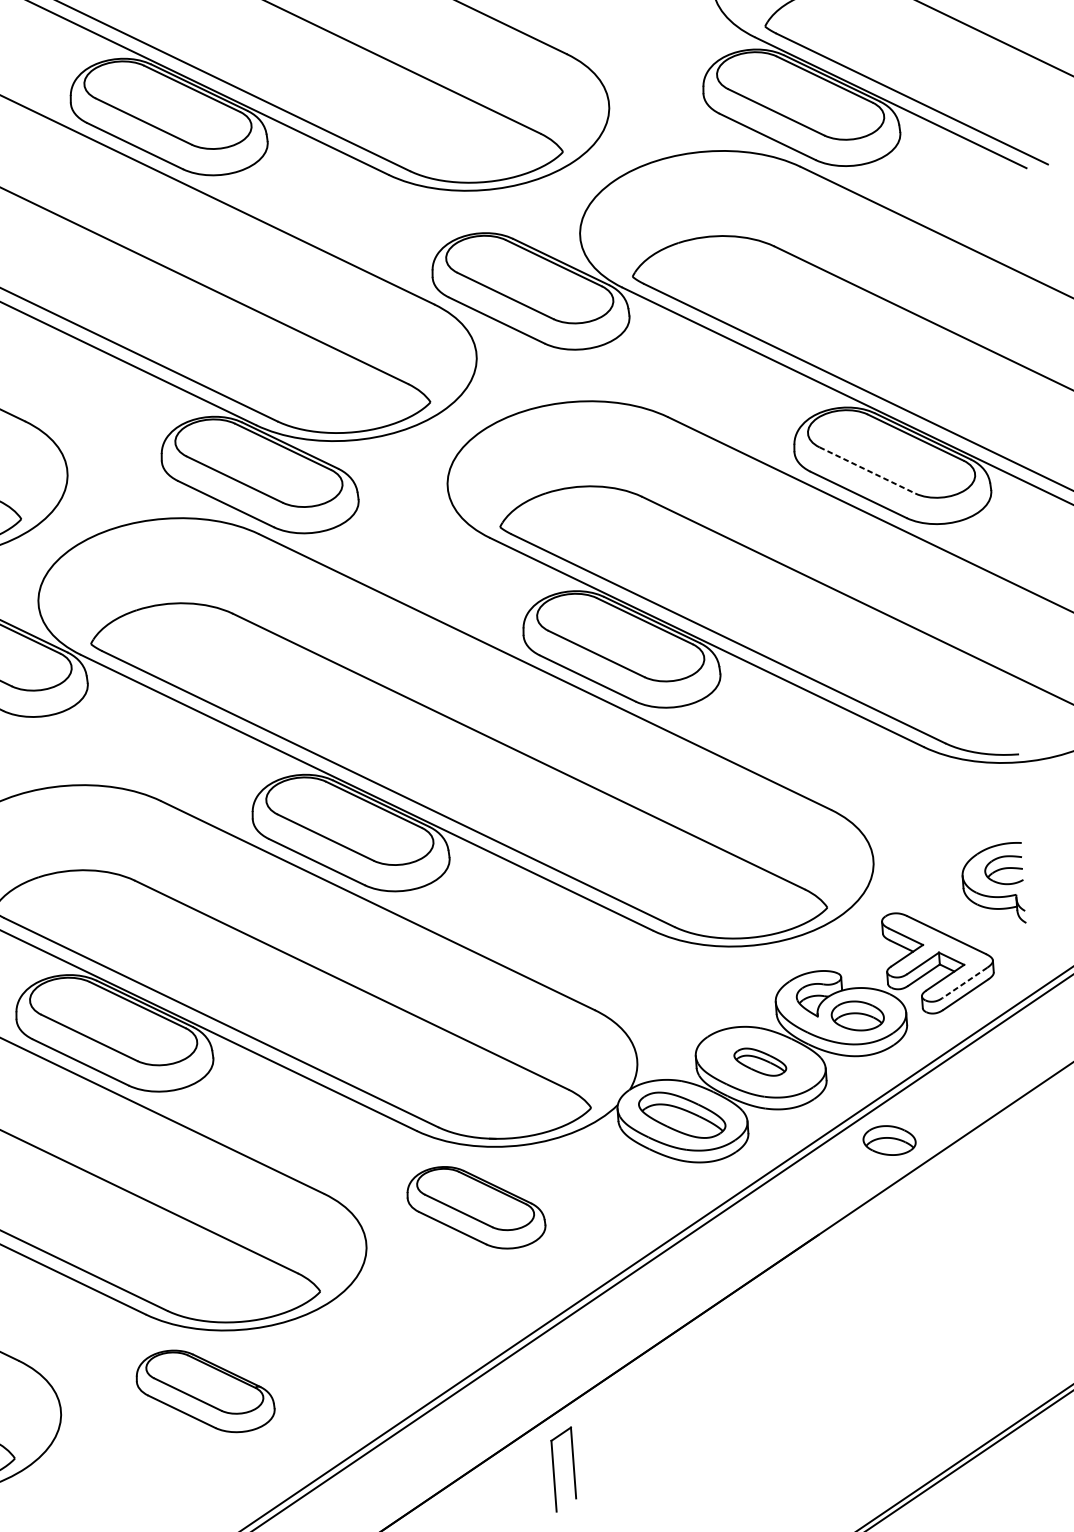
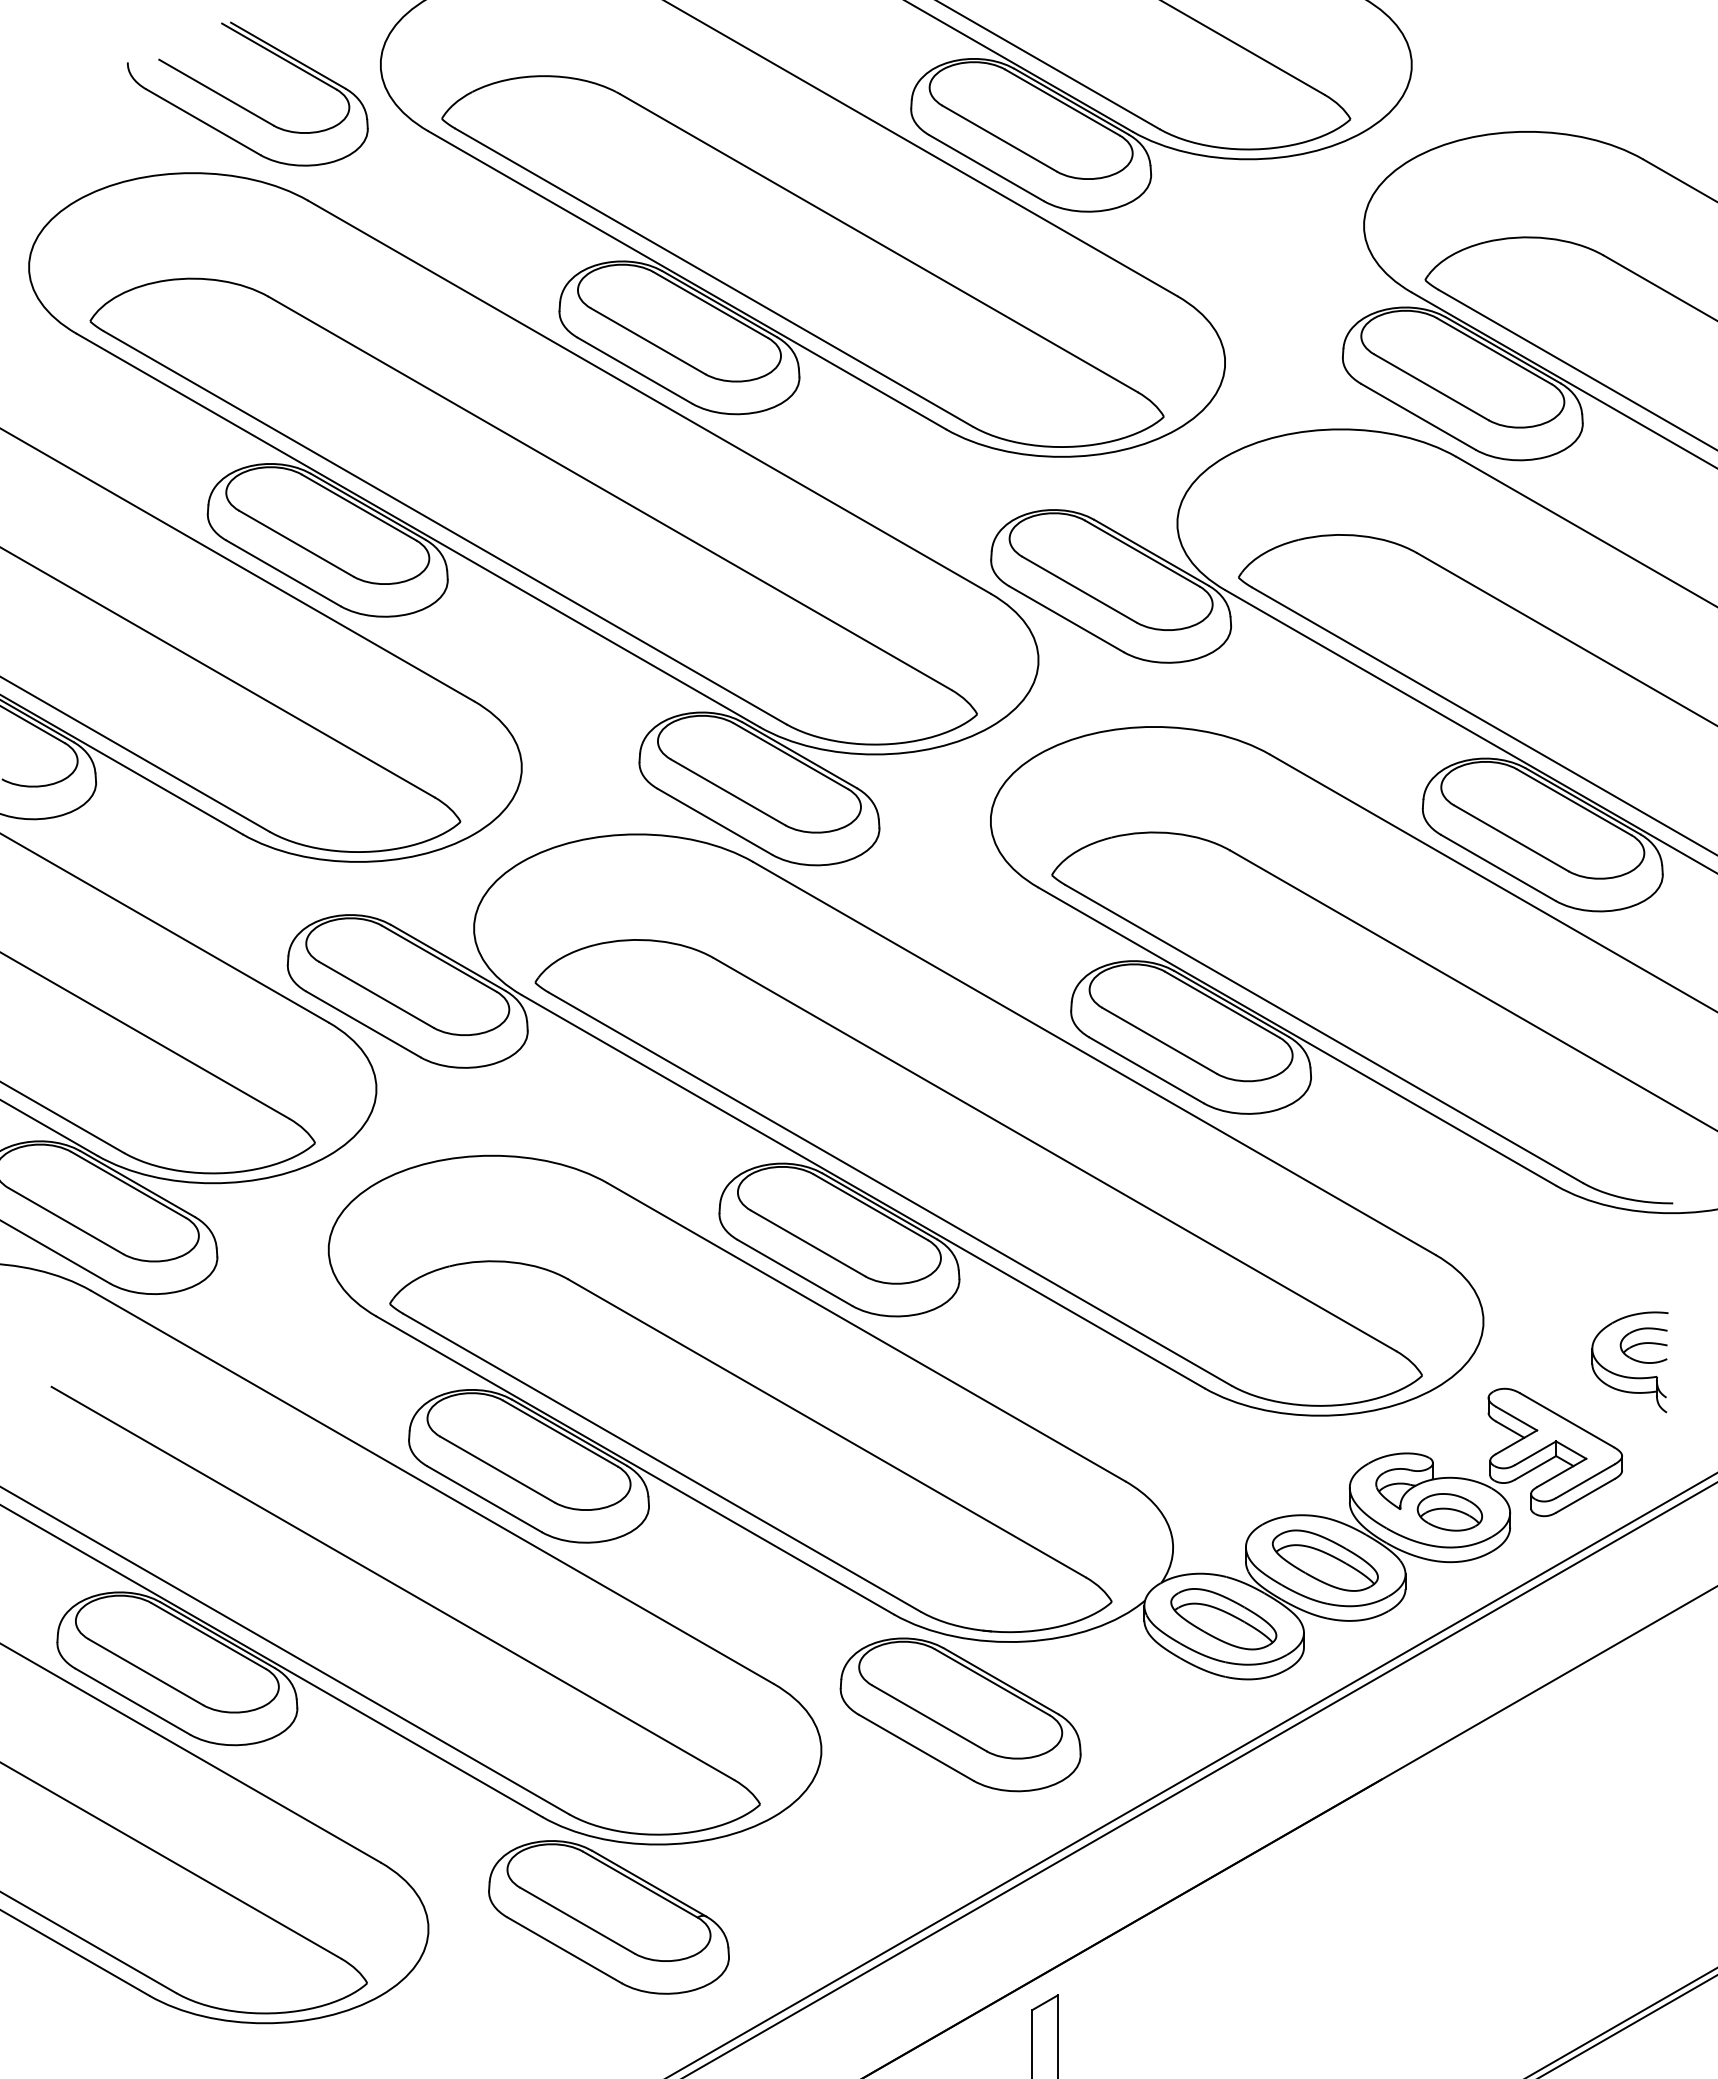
line: (867, 470) -> (1511, 838), dashed -> solid
line: (964, 983) -> (1585, 1481), dashed -> solid
part: (759, 1062) -> (1324, 1560), size x1.67
part: (889, 1140) -> (1477, 1669), removed
part: (476, 1207) -> (960, 1714), size x1.43
part: (205, 1391) -> (608, 1917), size x1.43

